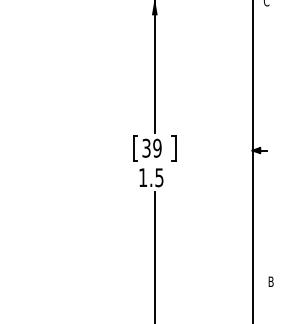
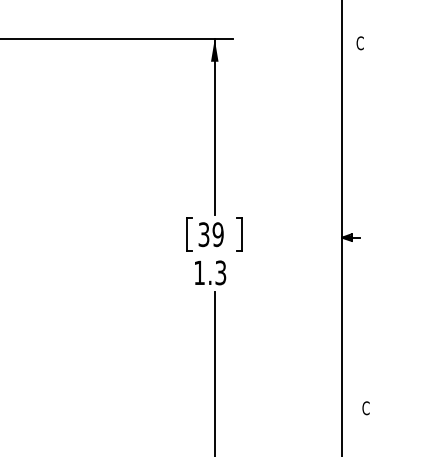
text: (159, 177) -> (221, 272), 1.5 -> 1.3
text: (270, 281) -> (365, 408), B -> C

